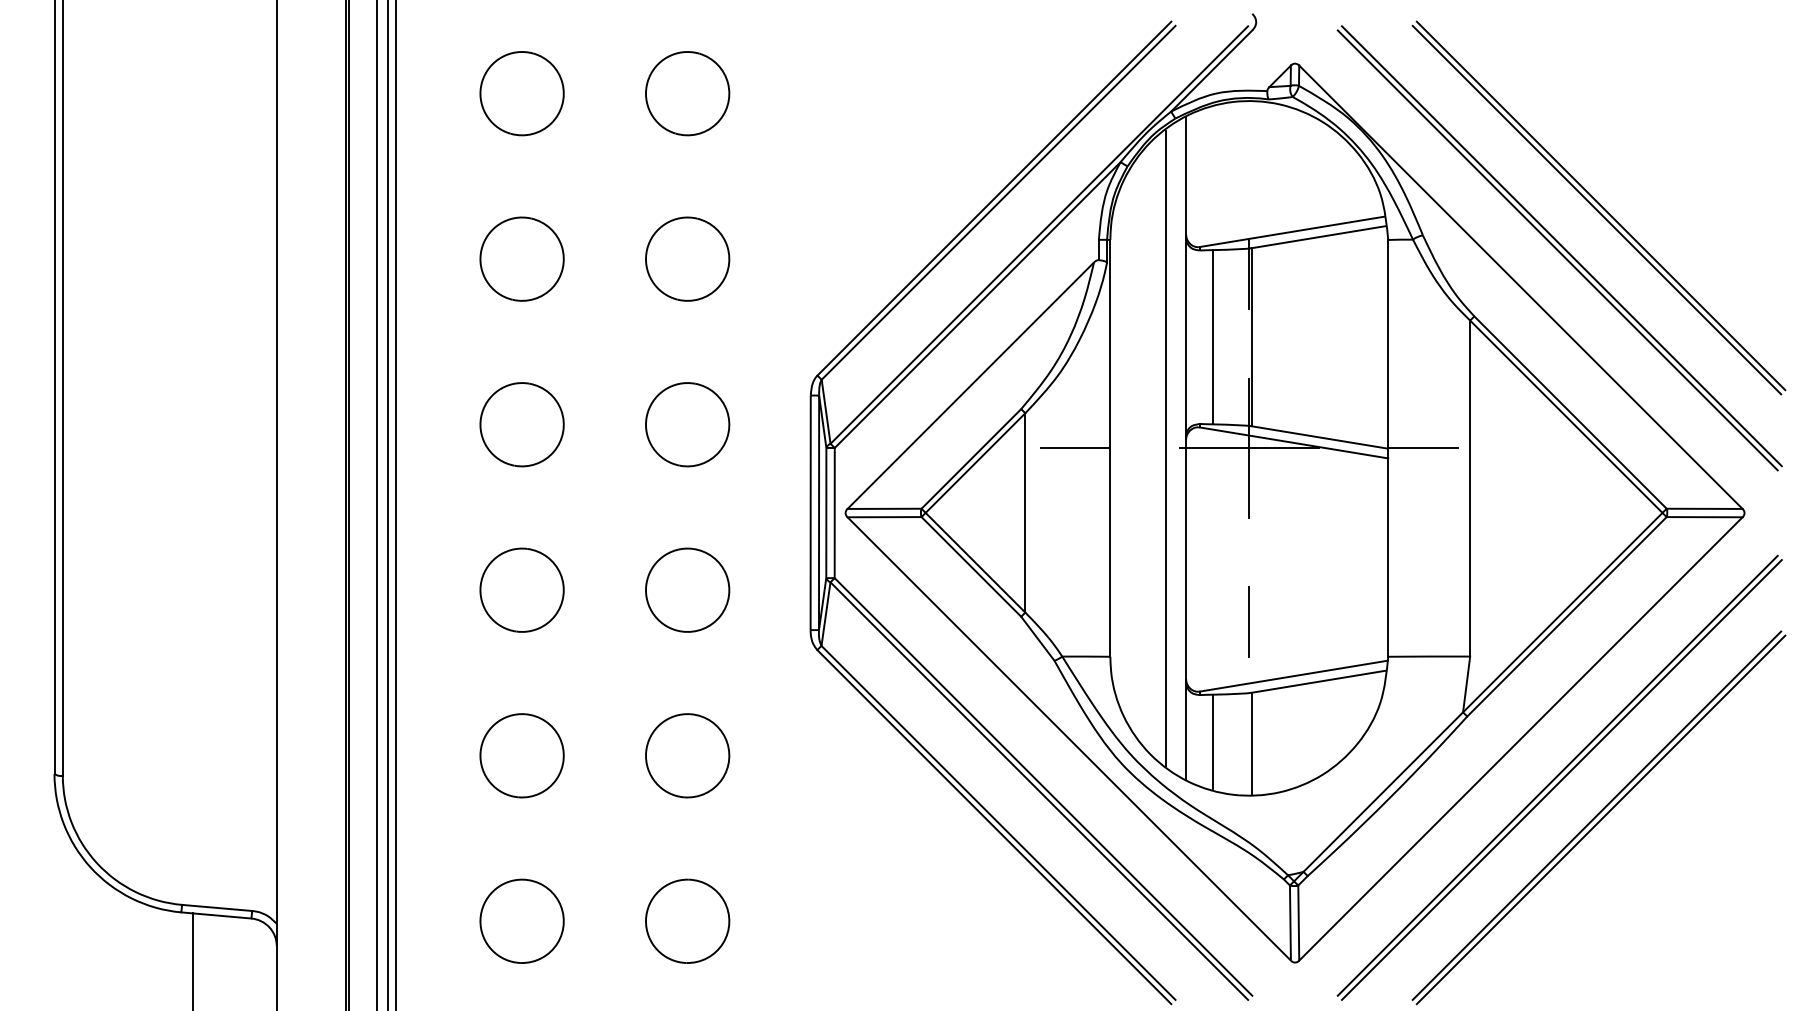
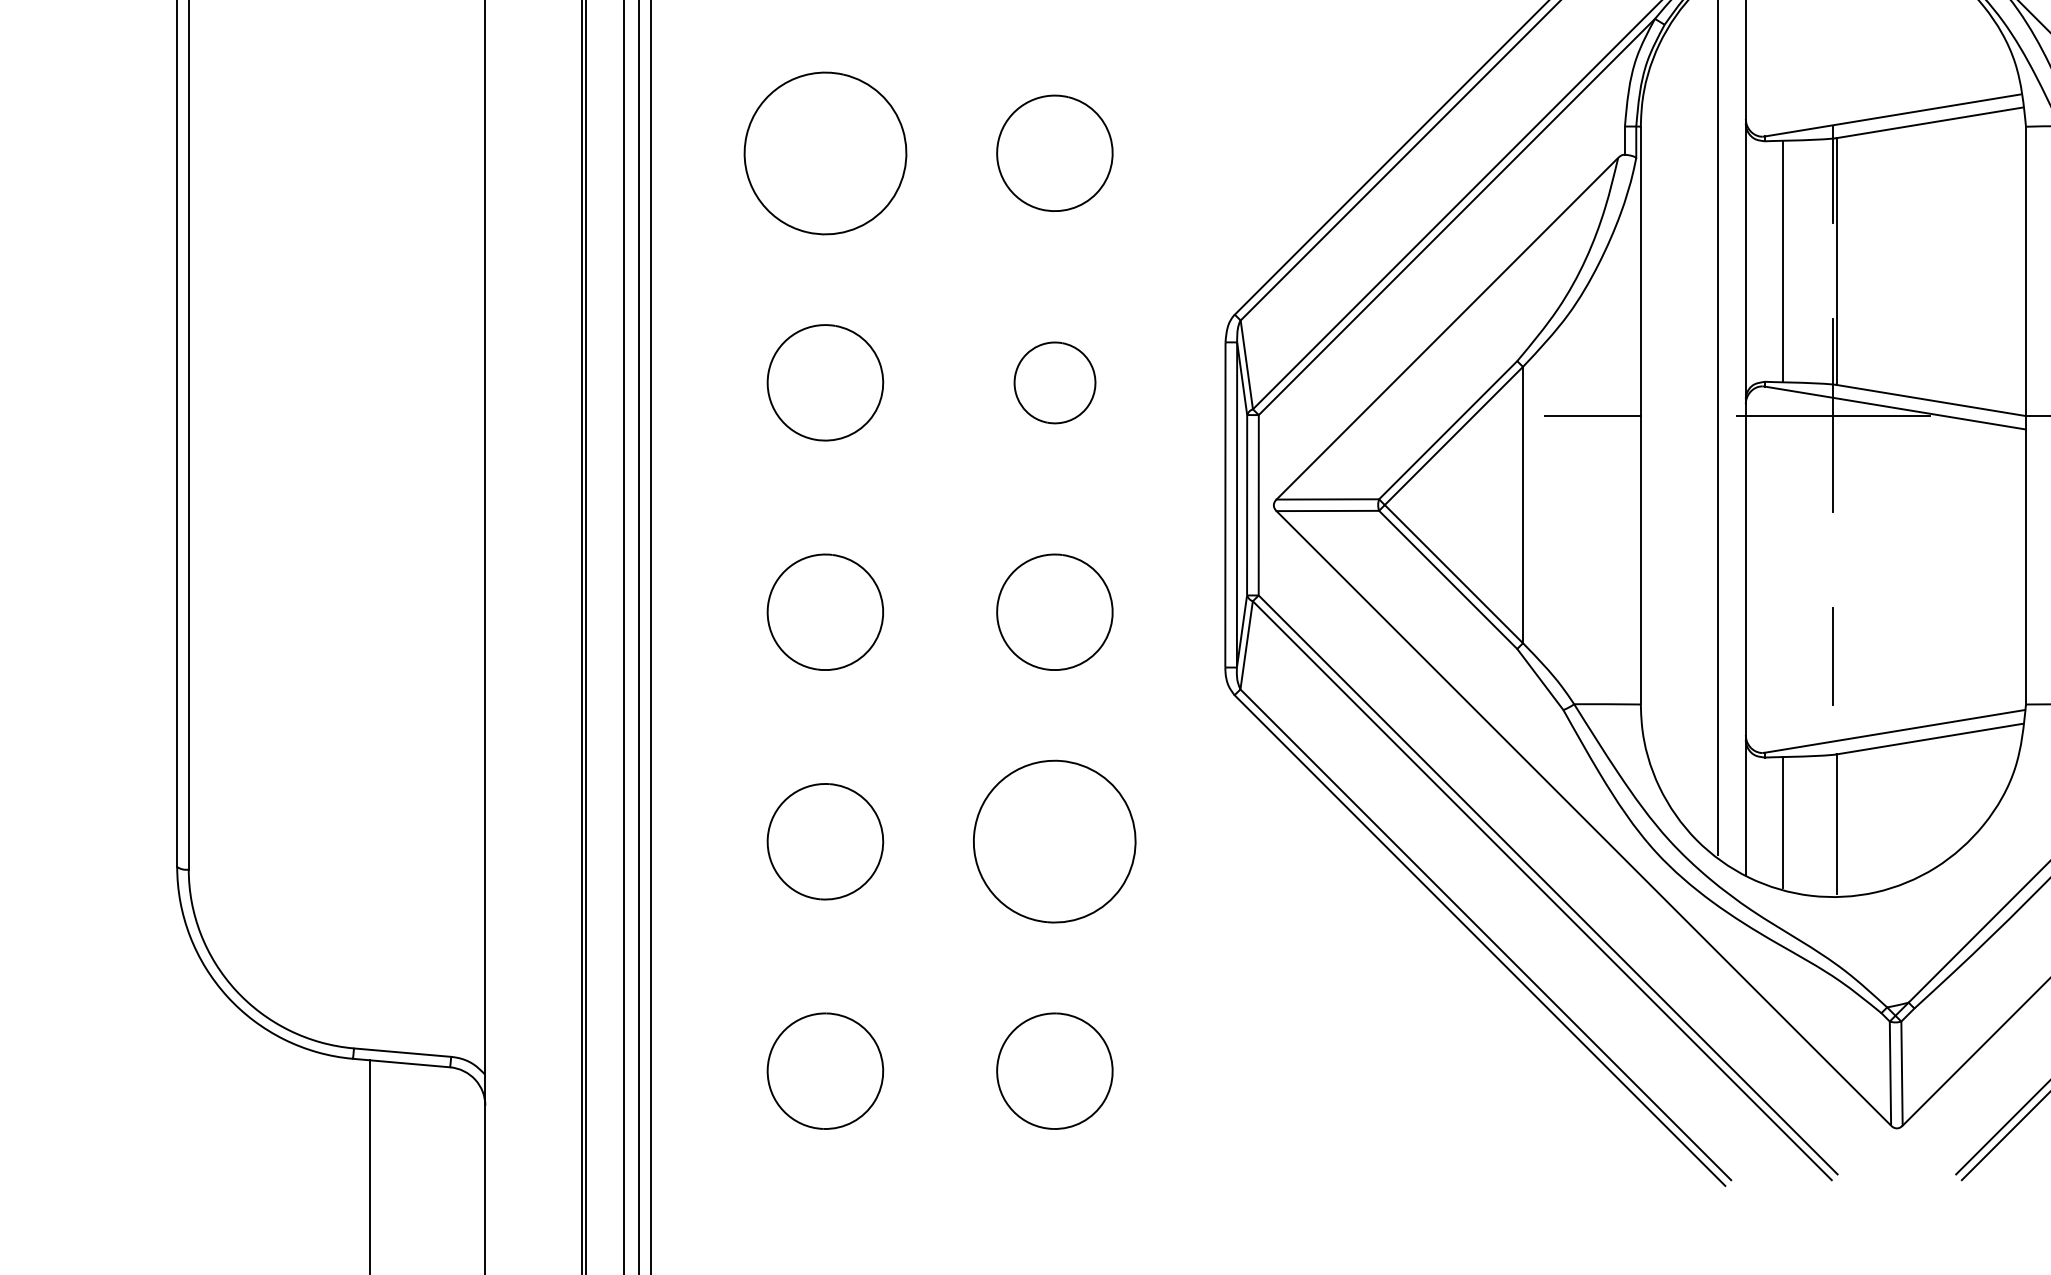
part: (521, 258) -> (824, 152), size x1.4
part: (687, 424) -> (1054, 382), size x0.7
part: (687, 755) -> (1054, 841), size x1.4

